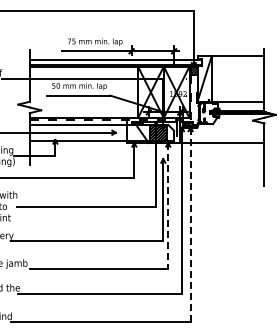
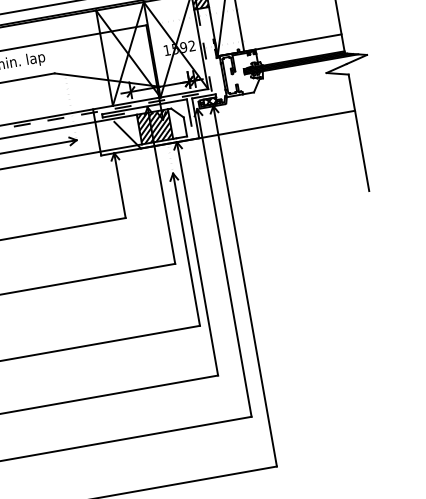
line: (168, 206) -> (198, 259), dashed -> solid
line: (190, 225) -> (245, 287), dashed -> solid

